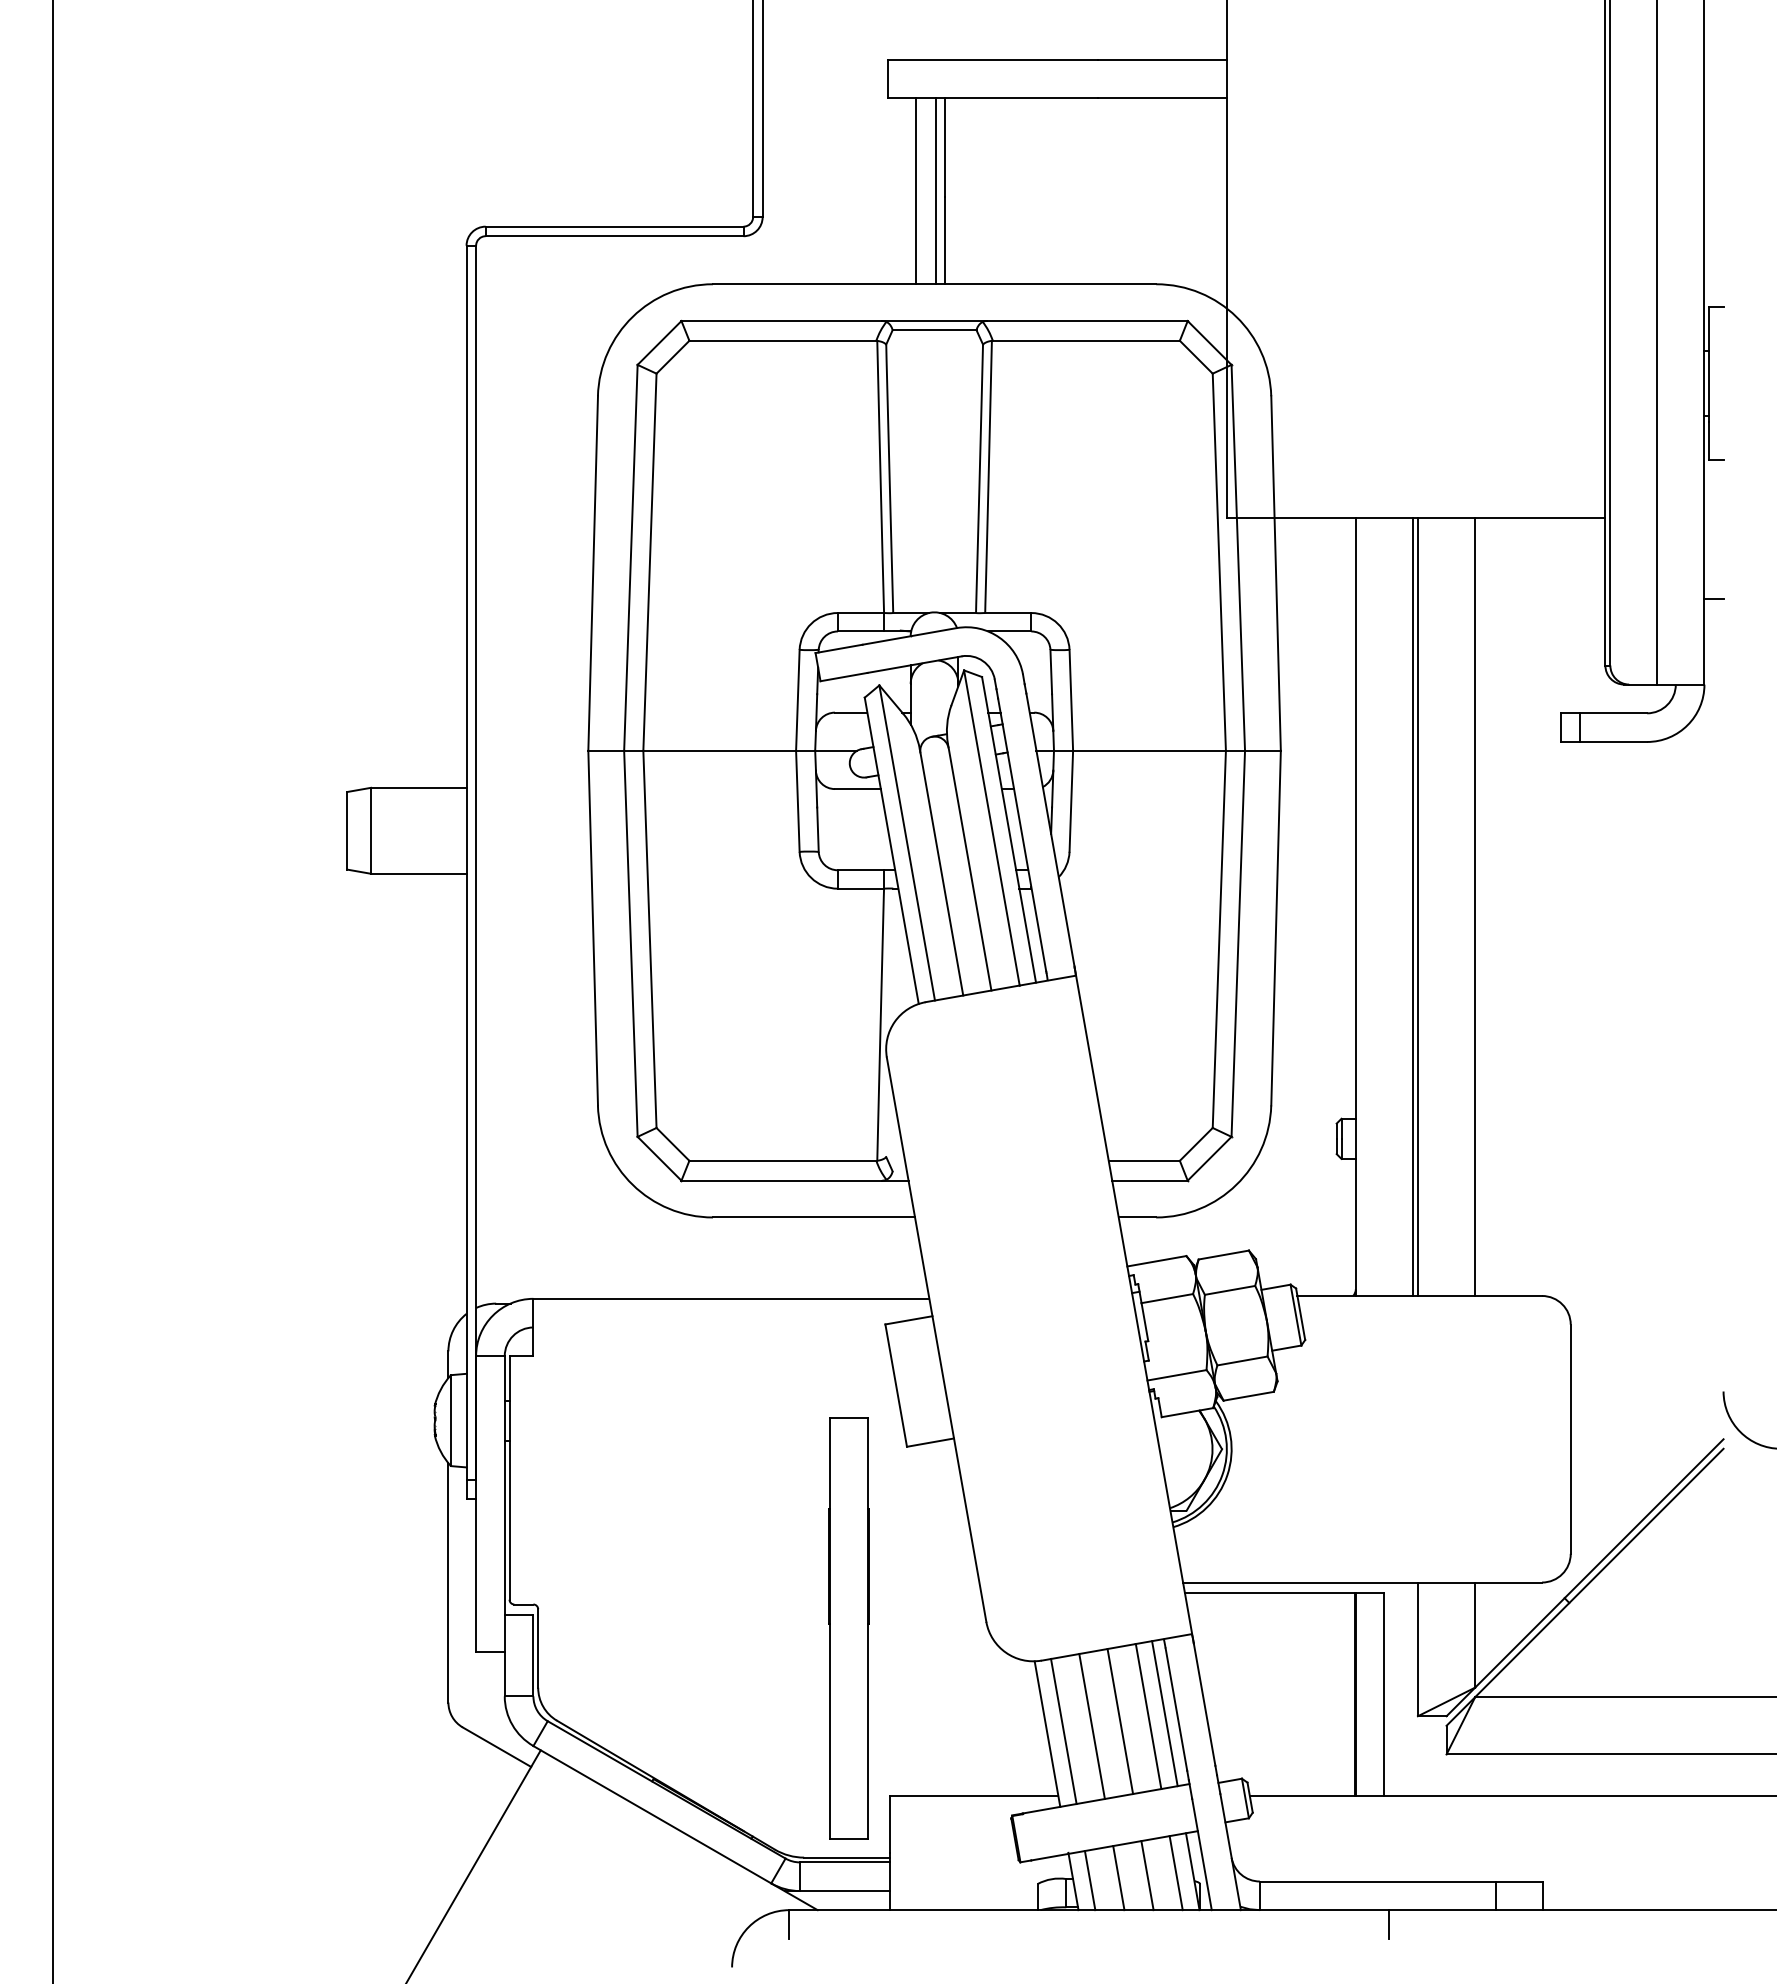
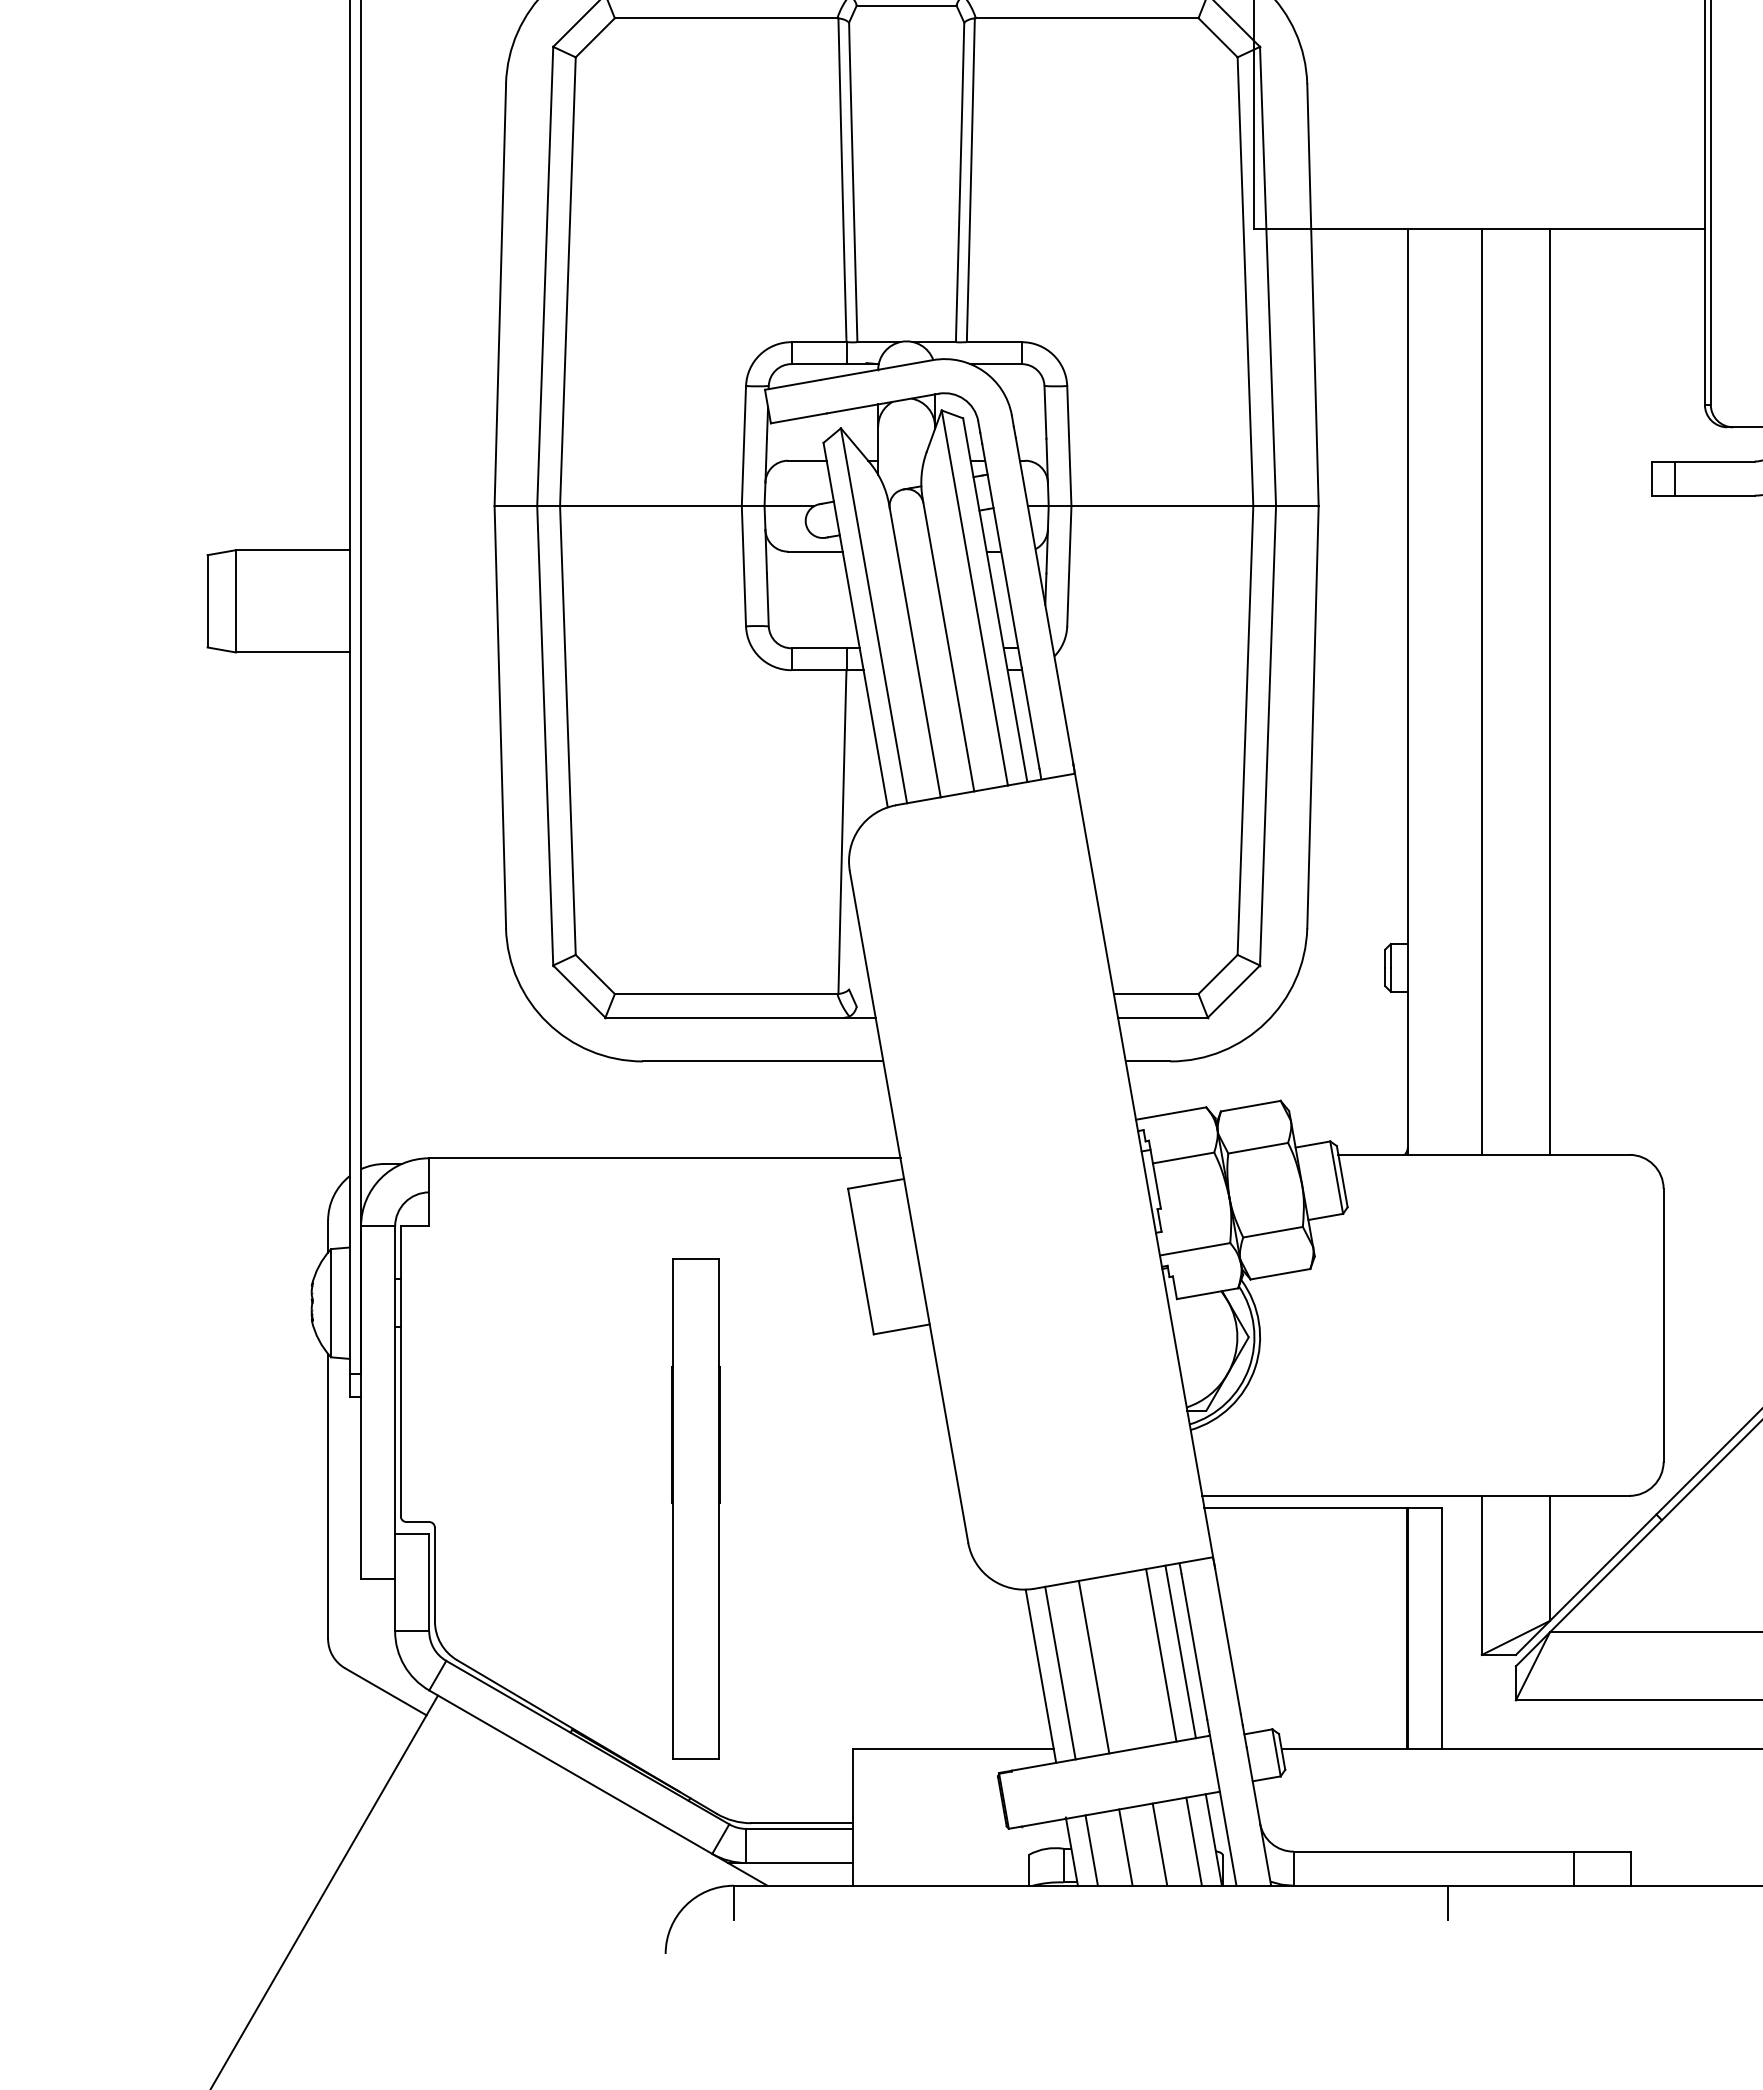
line: (1413, 906) -> (1476, 691), removed
part: (848, 1628) -> (695, 1508), moved
line: (1120, 1721) -> (1127, 1661), removed

